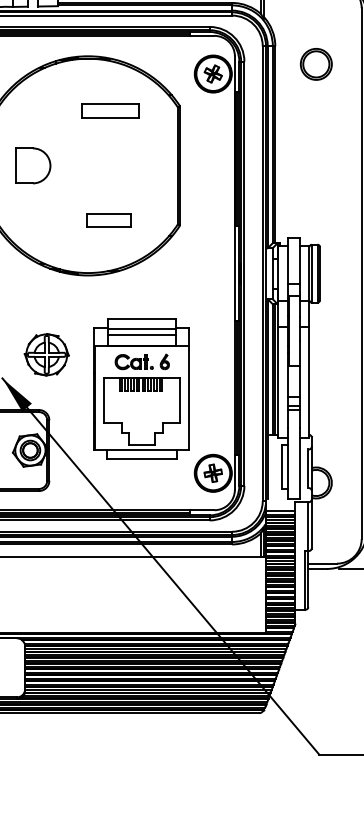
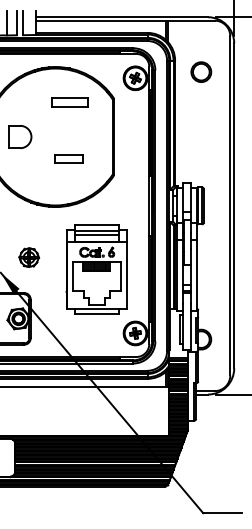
part: (108, 219) -> (68, 158), moved
part: (47, 354) -> (29, 257), size x0.7
part: (141, 388) -> (96, 269), moved

